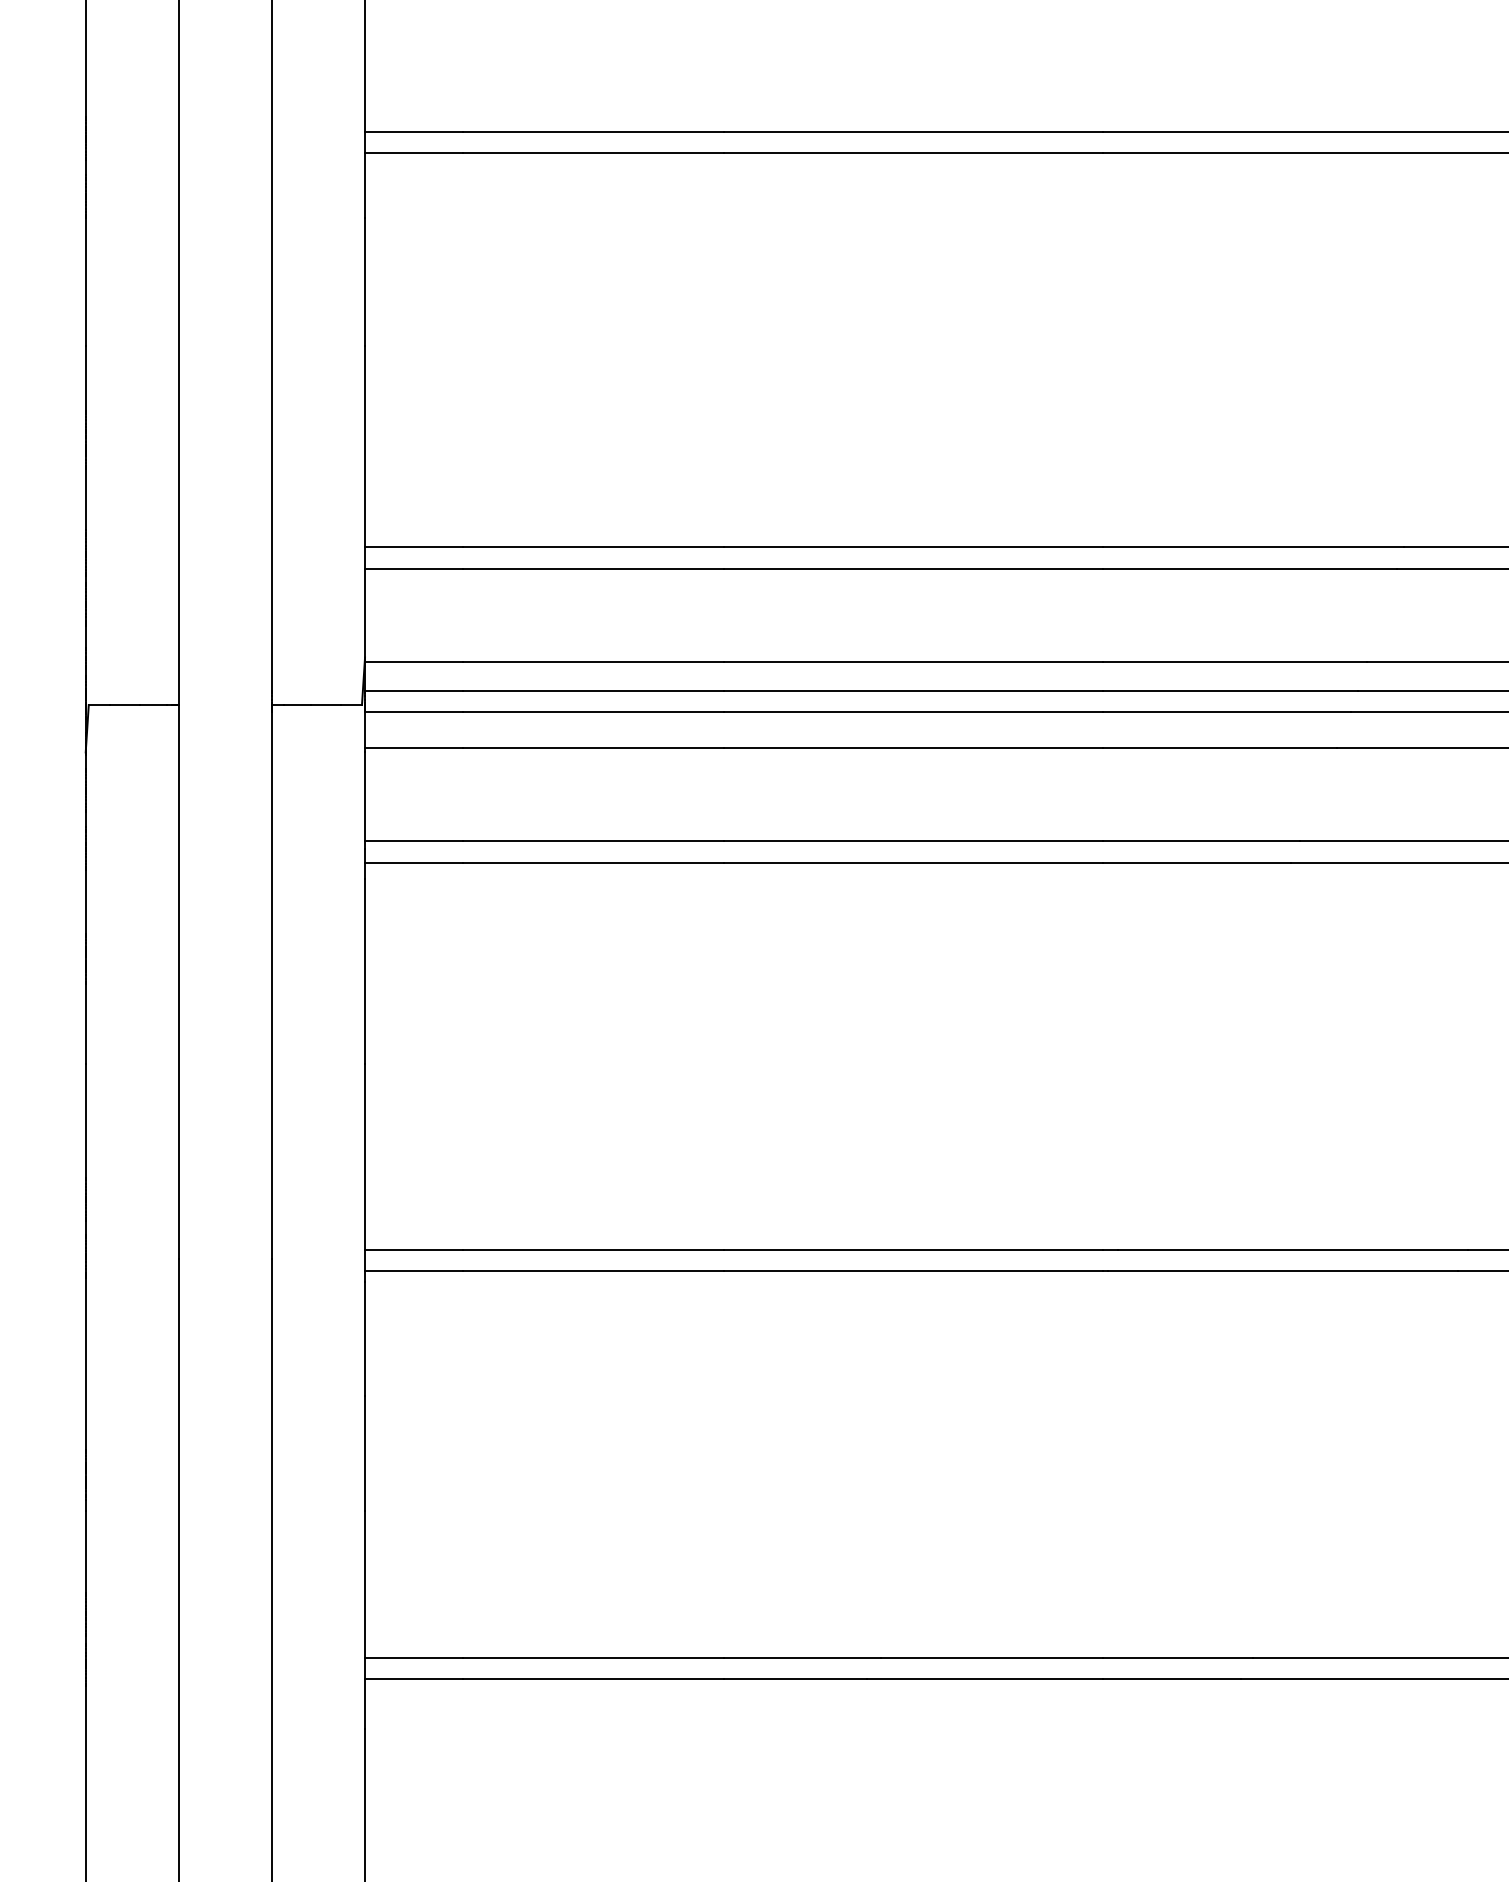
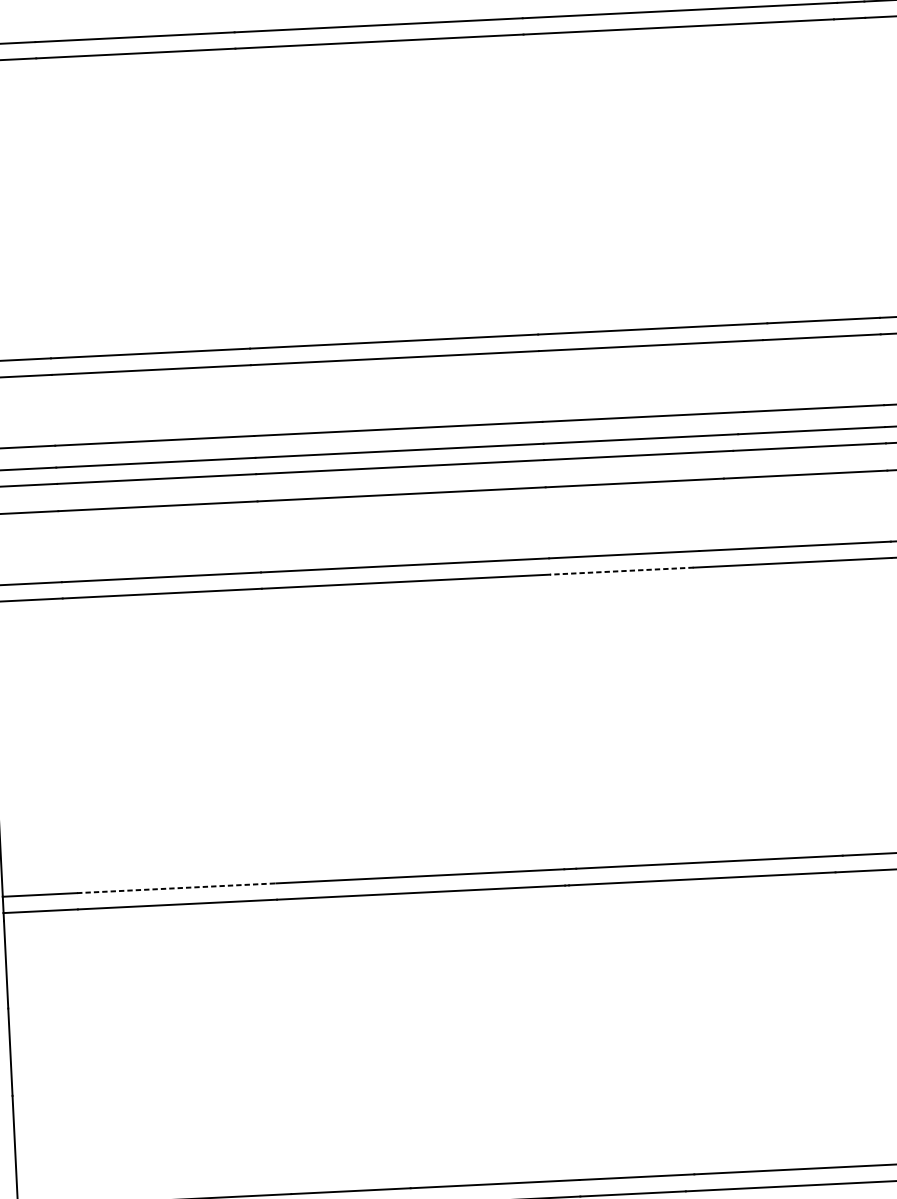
line: (1196, 862) -> (621, 571), solid -> dashed
line: (593, 1249) -> (176, 888), solid -> dashed

